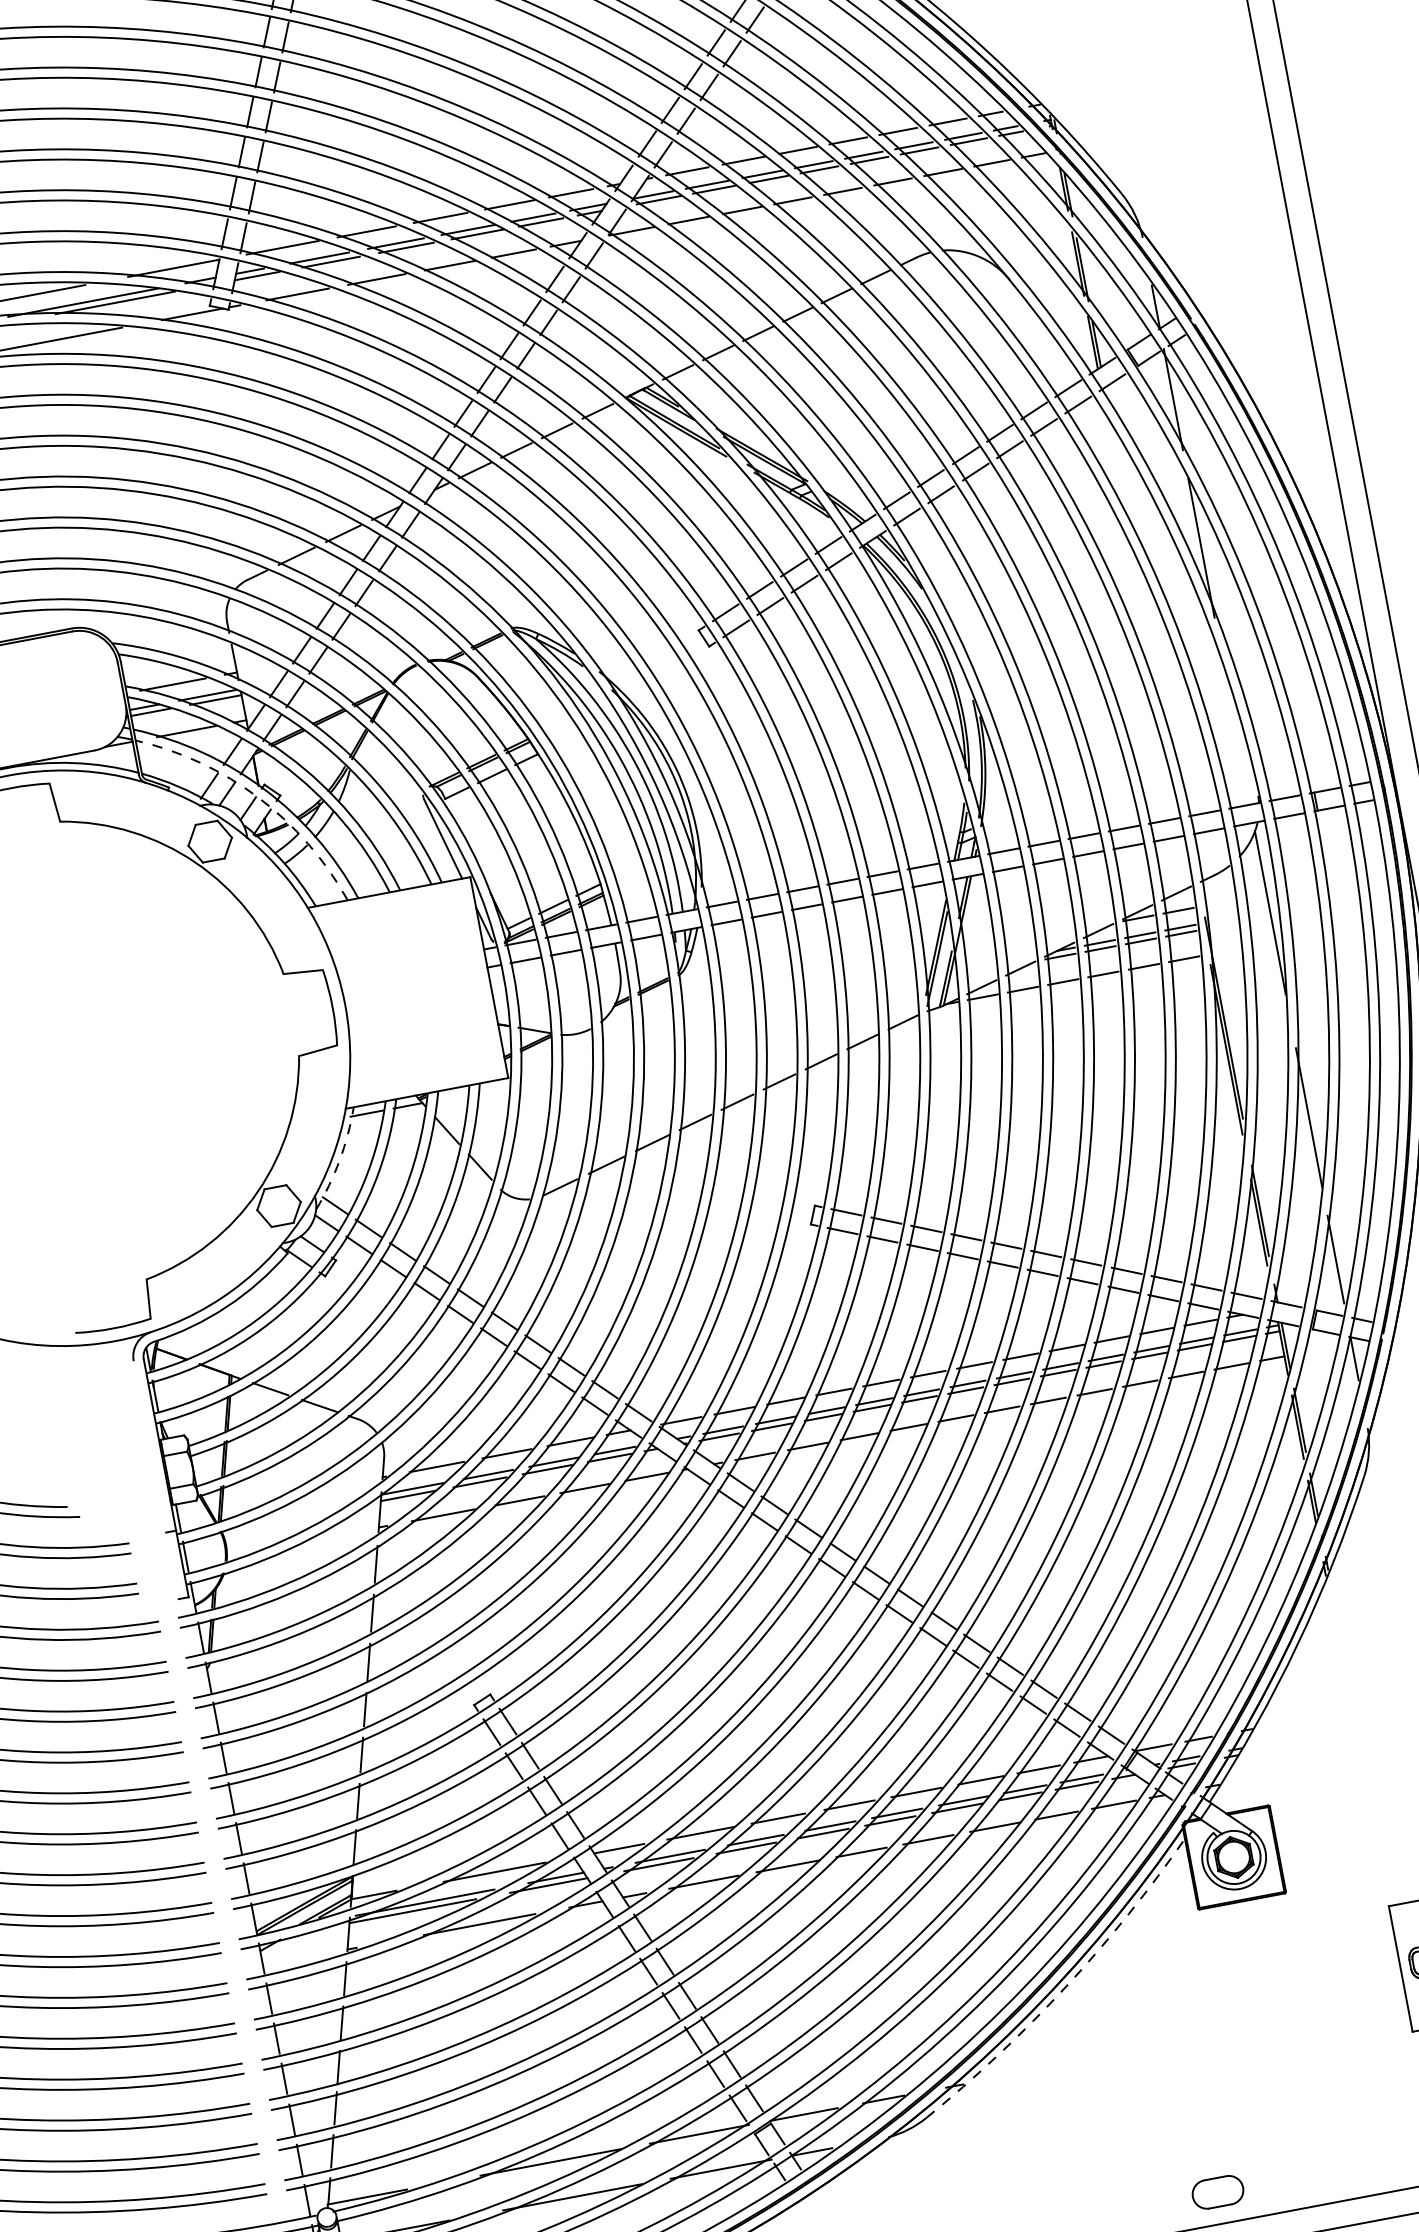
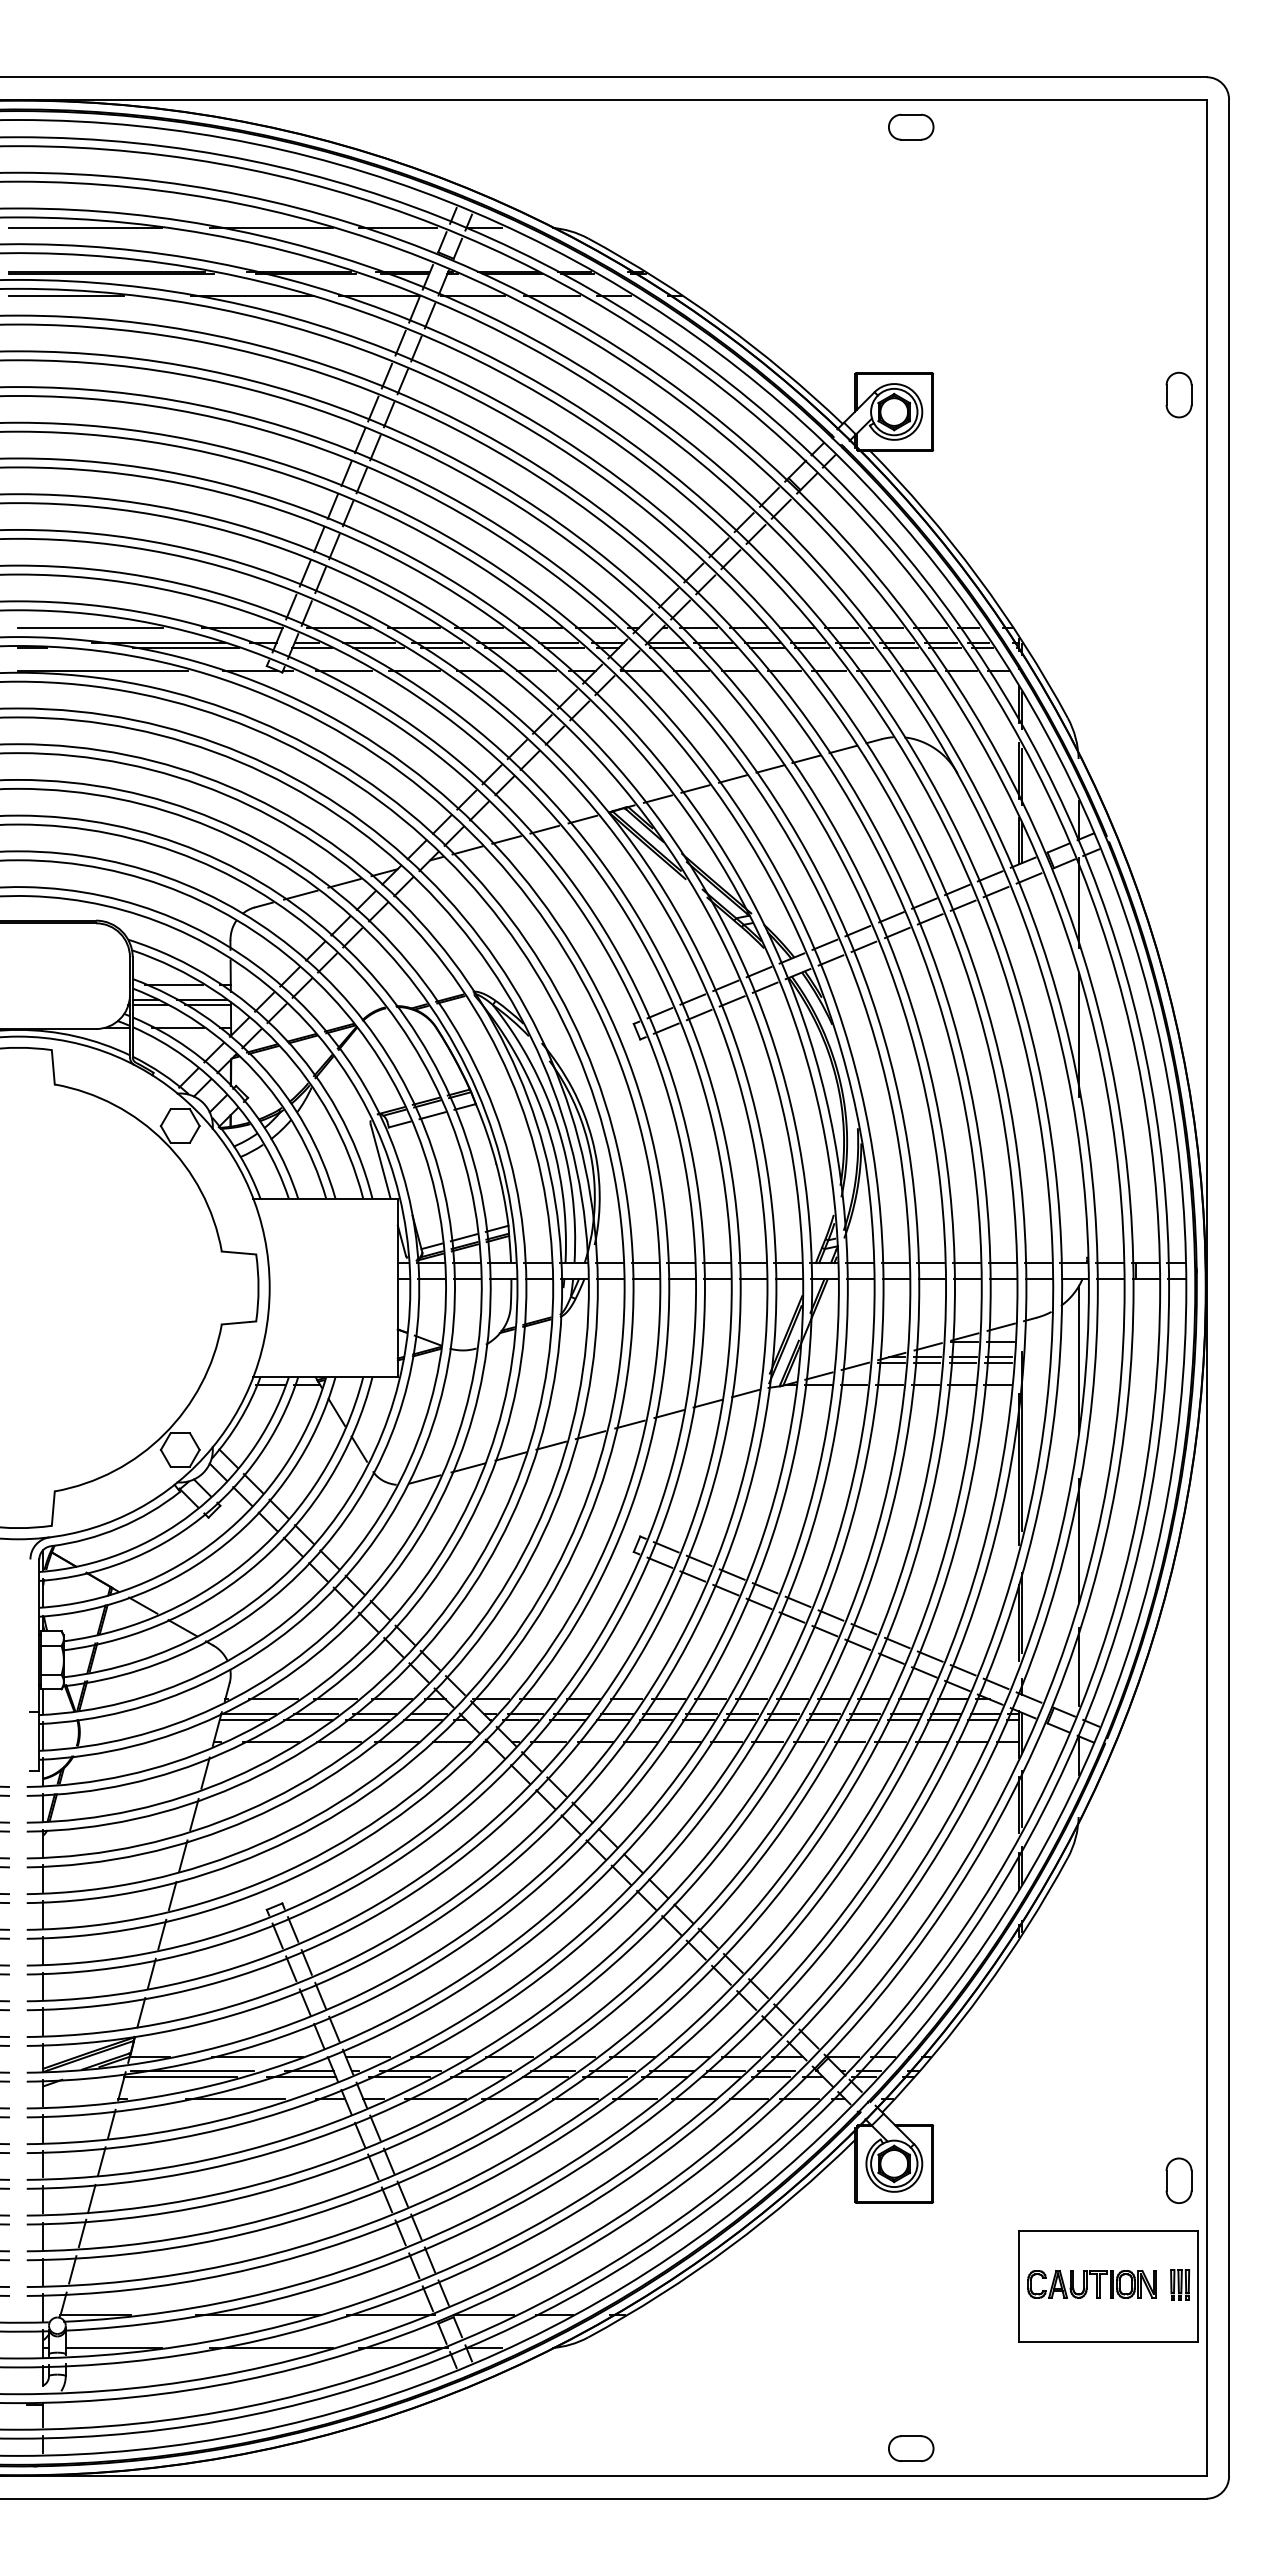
arc: (259, 798) -> (229, 1096), dashed -> solid
arc: (339, 1160) -> (239, 1420), dashed -> solid
arc: (1066, 1986) -> (729, 2247), dashed -> solid
part: (1218, 2192) -> (911, 2448), moved

